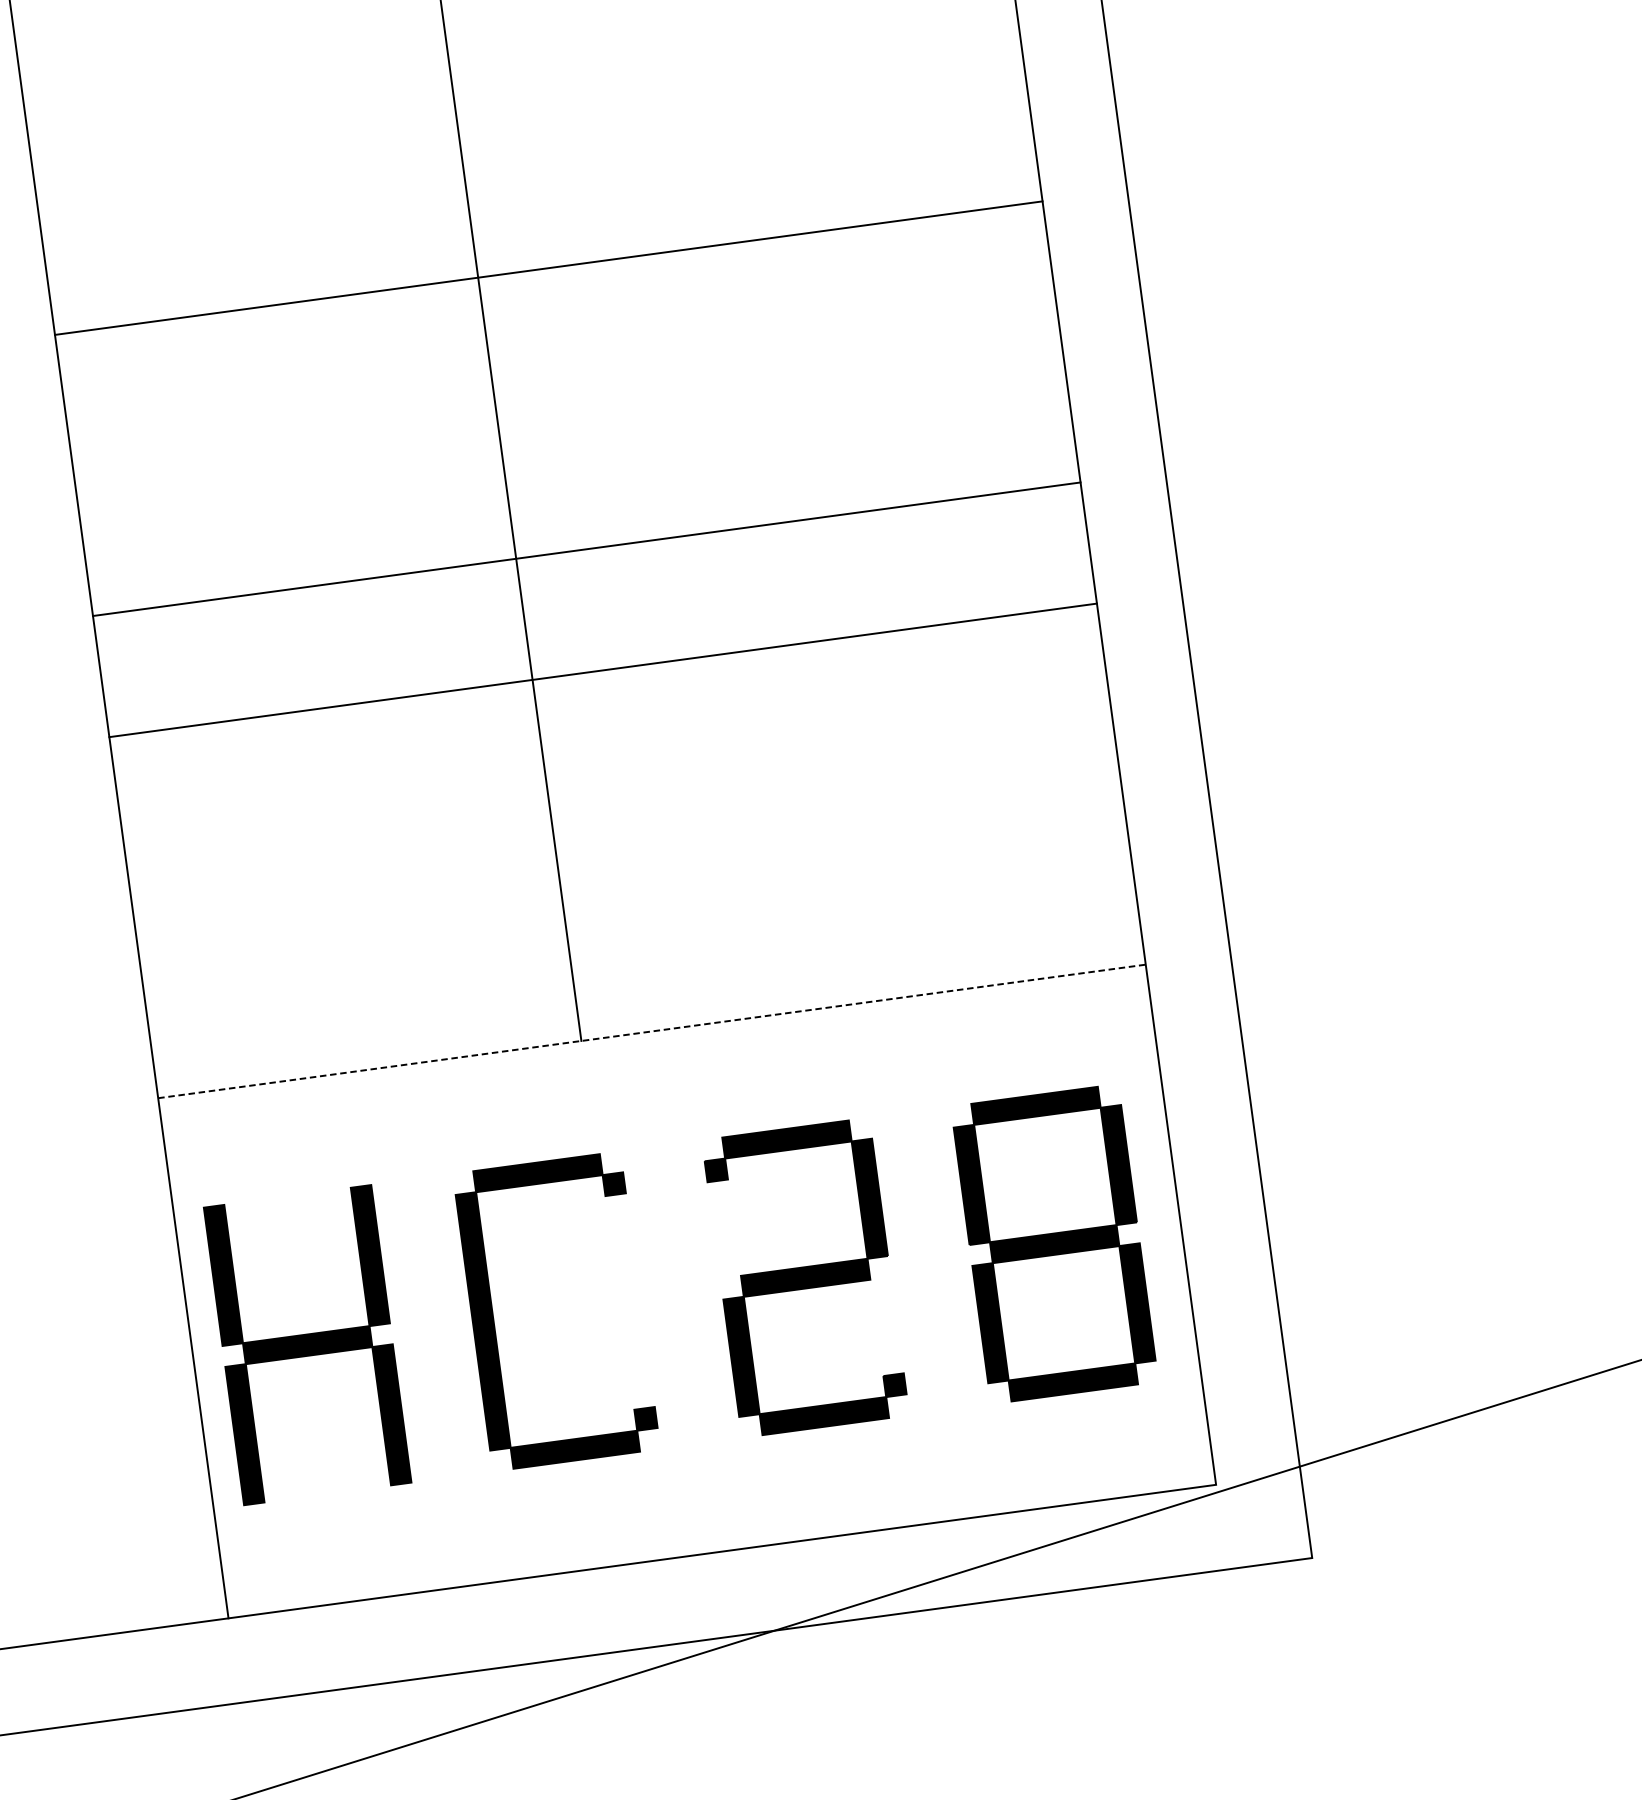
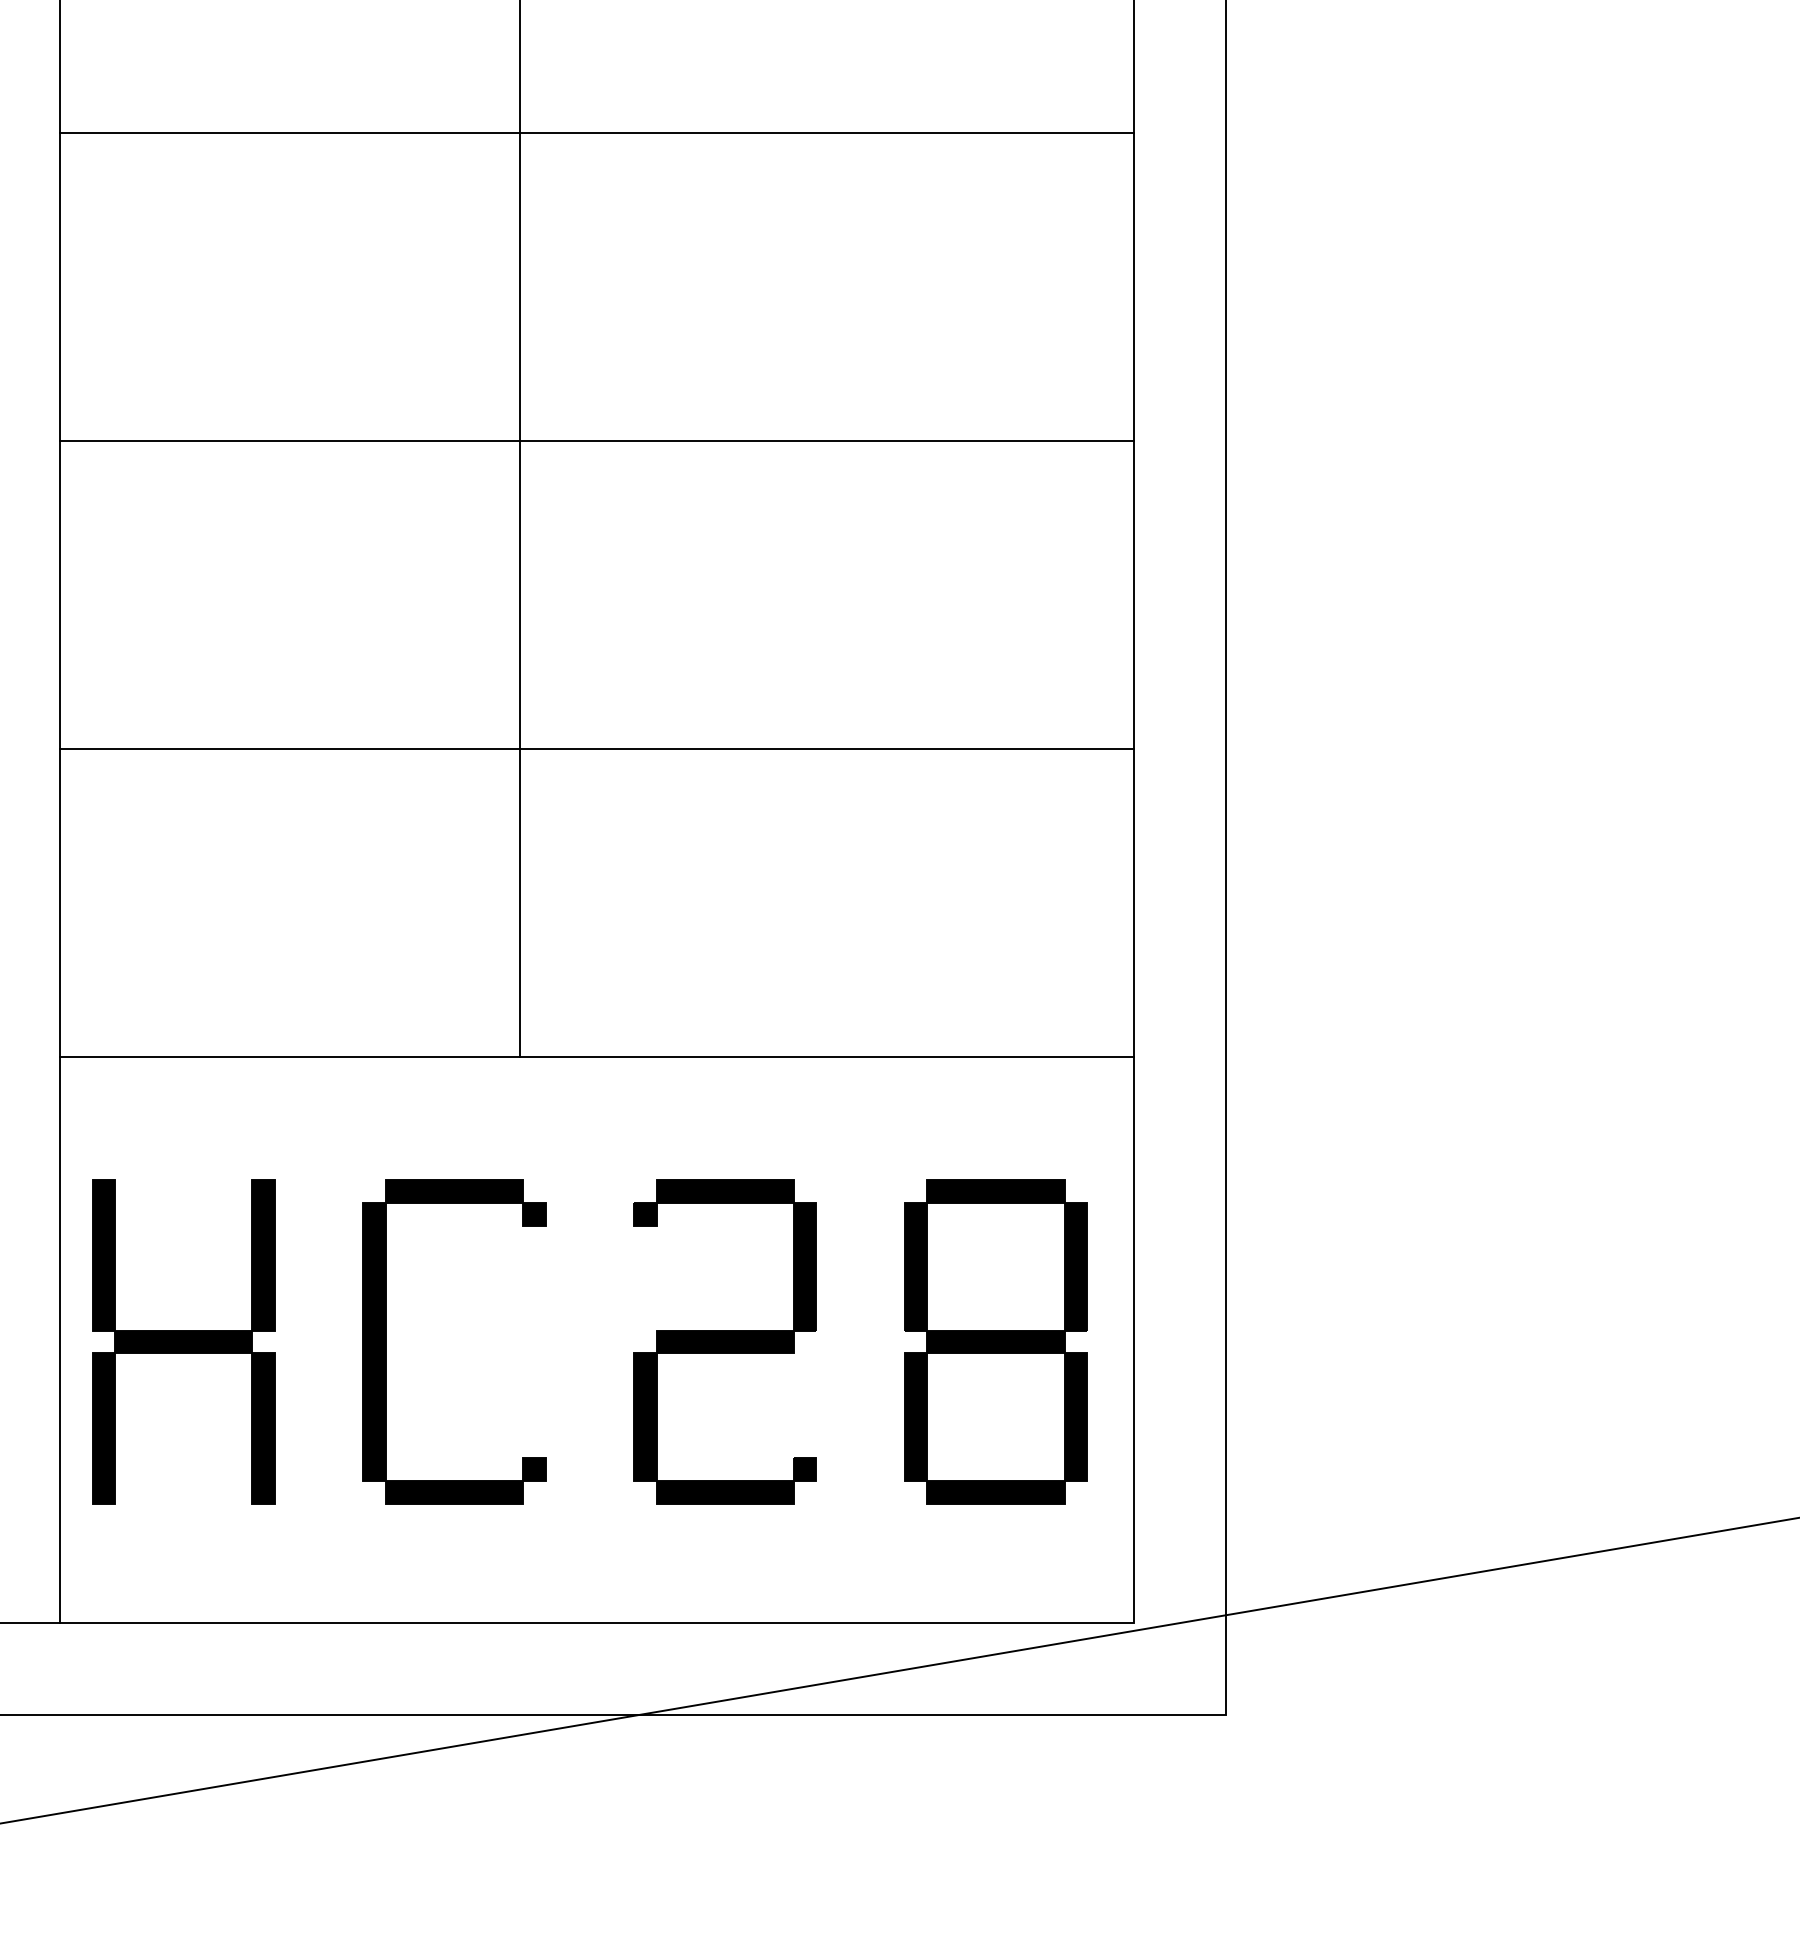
line: (548, 268) -> (596, 133), moved
line: (586, 549) -> (596, 441), moved
line: (602, 670) -> (596, 748), moved
line: (652, 1031) -> (597, 1056), dashed -> solid

